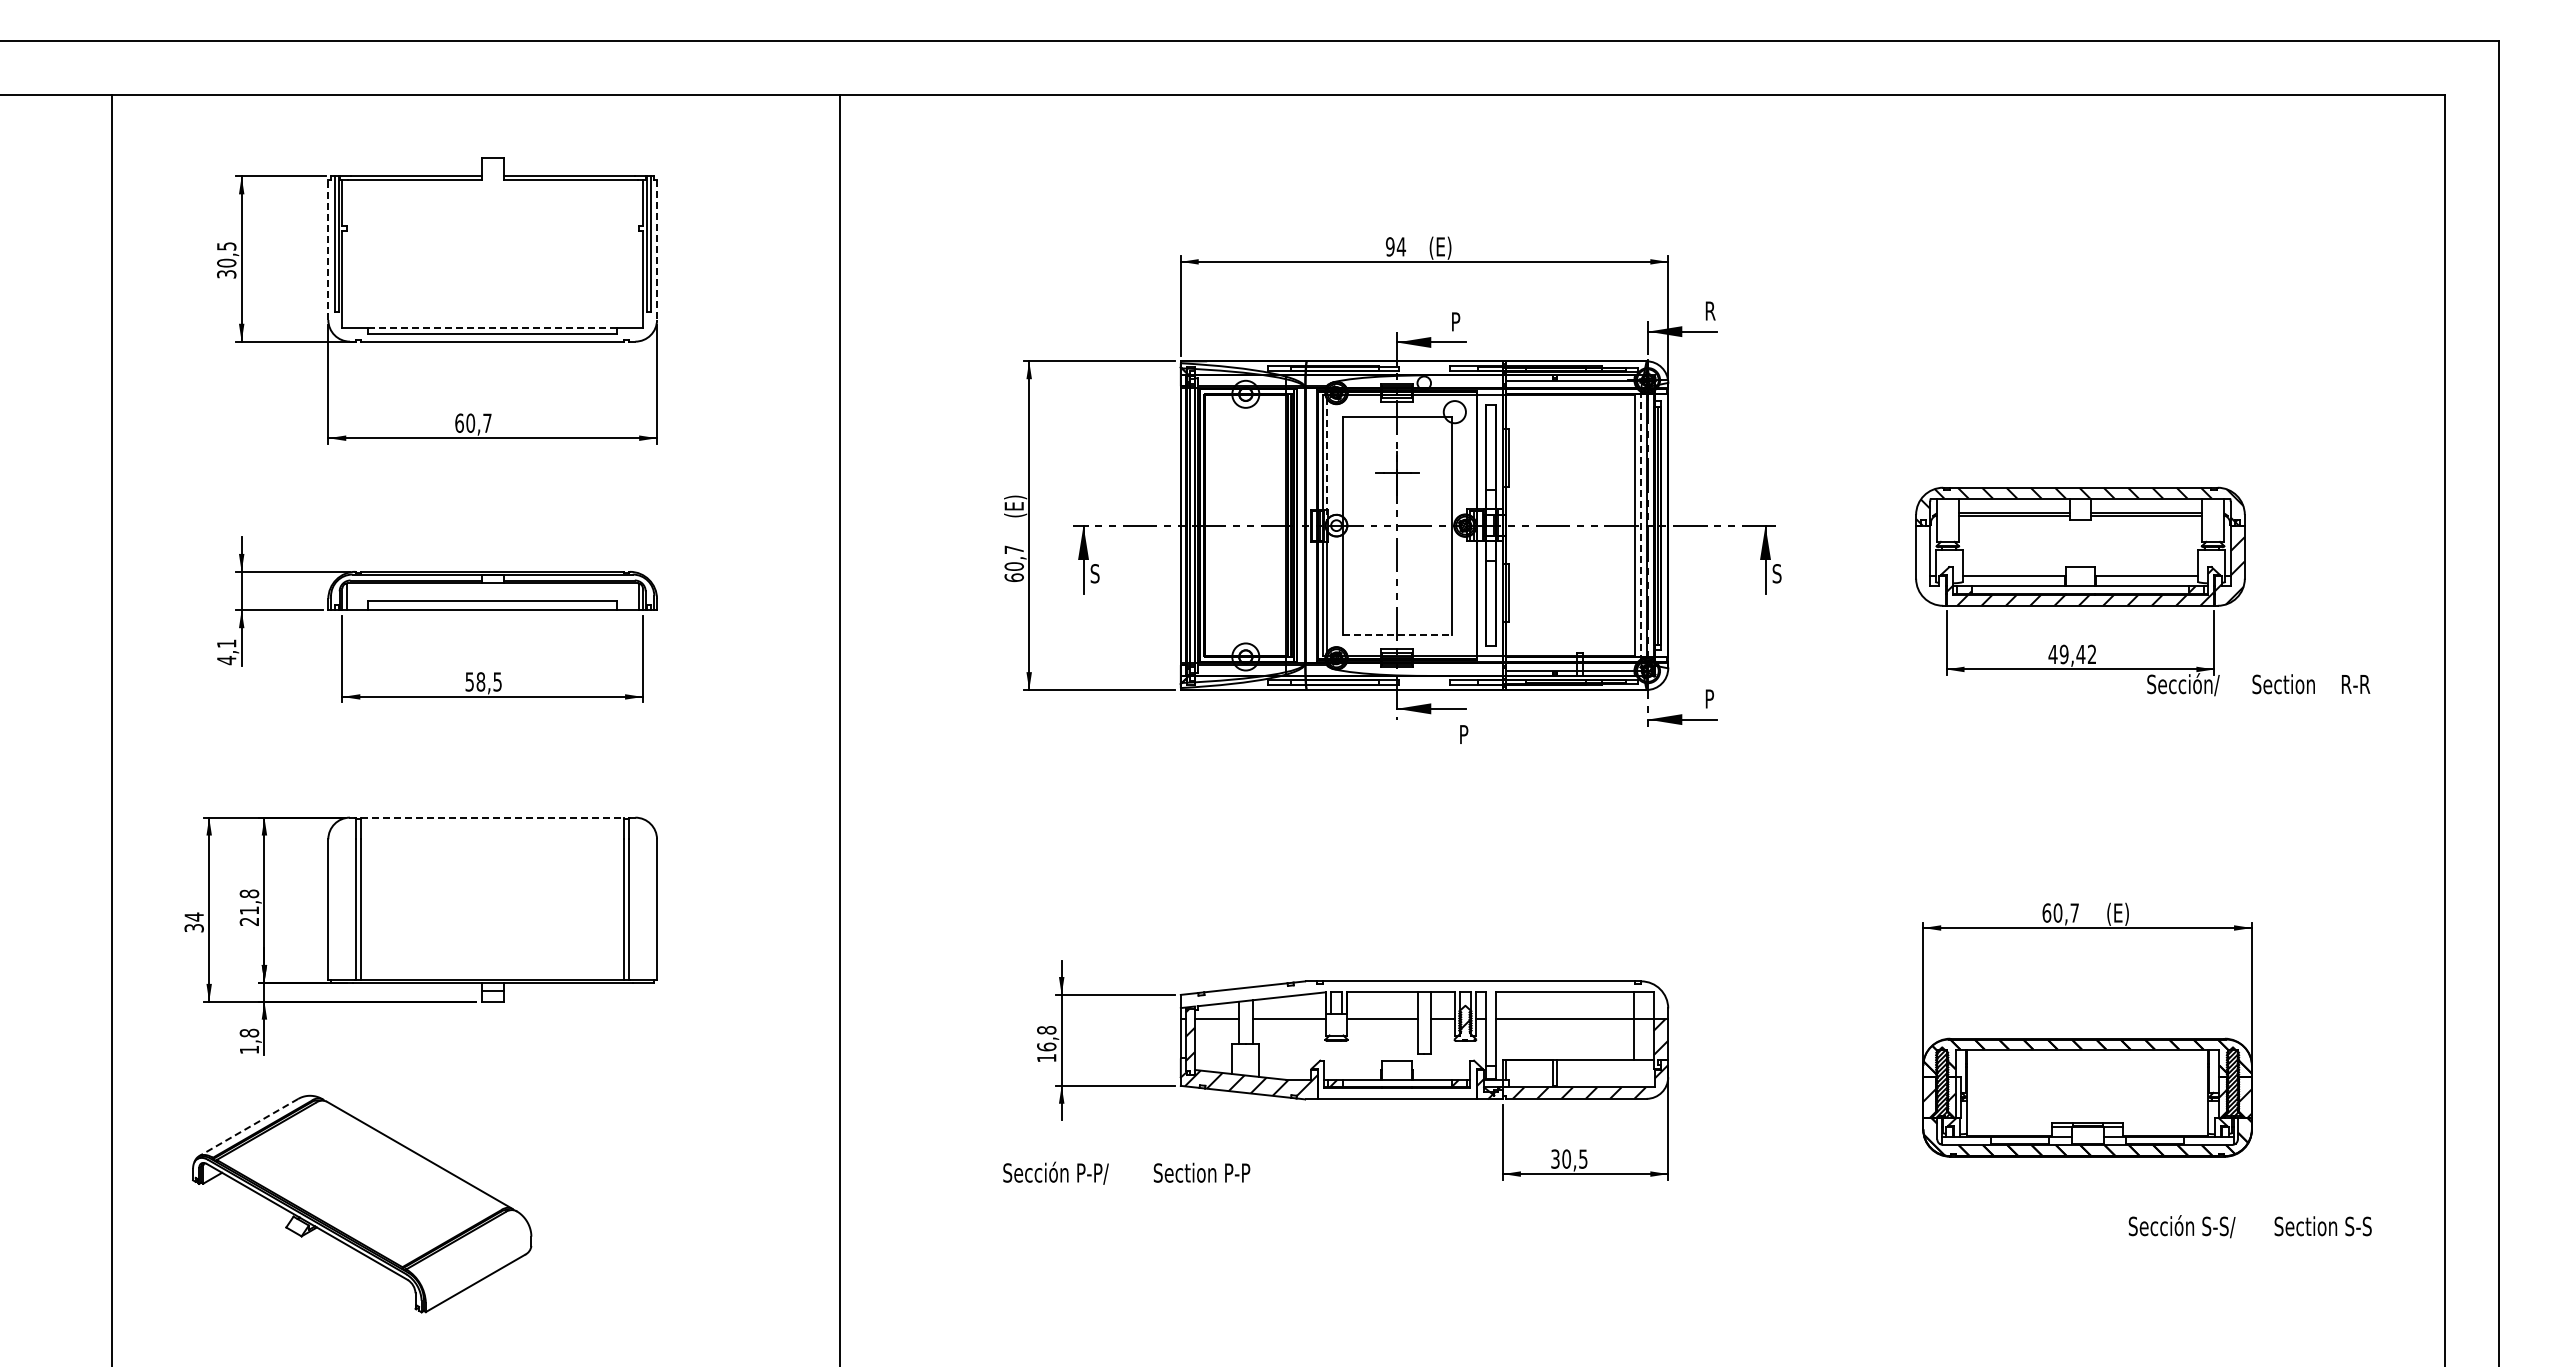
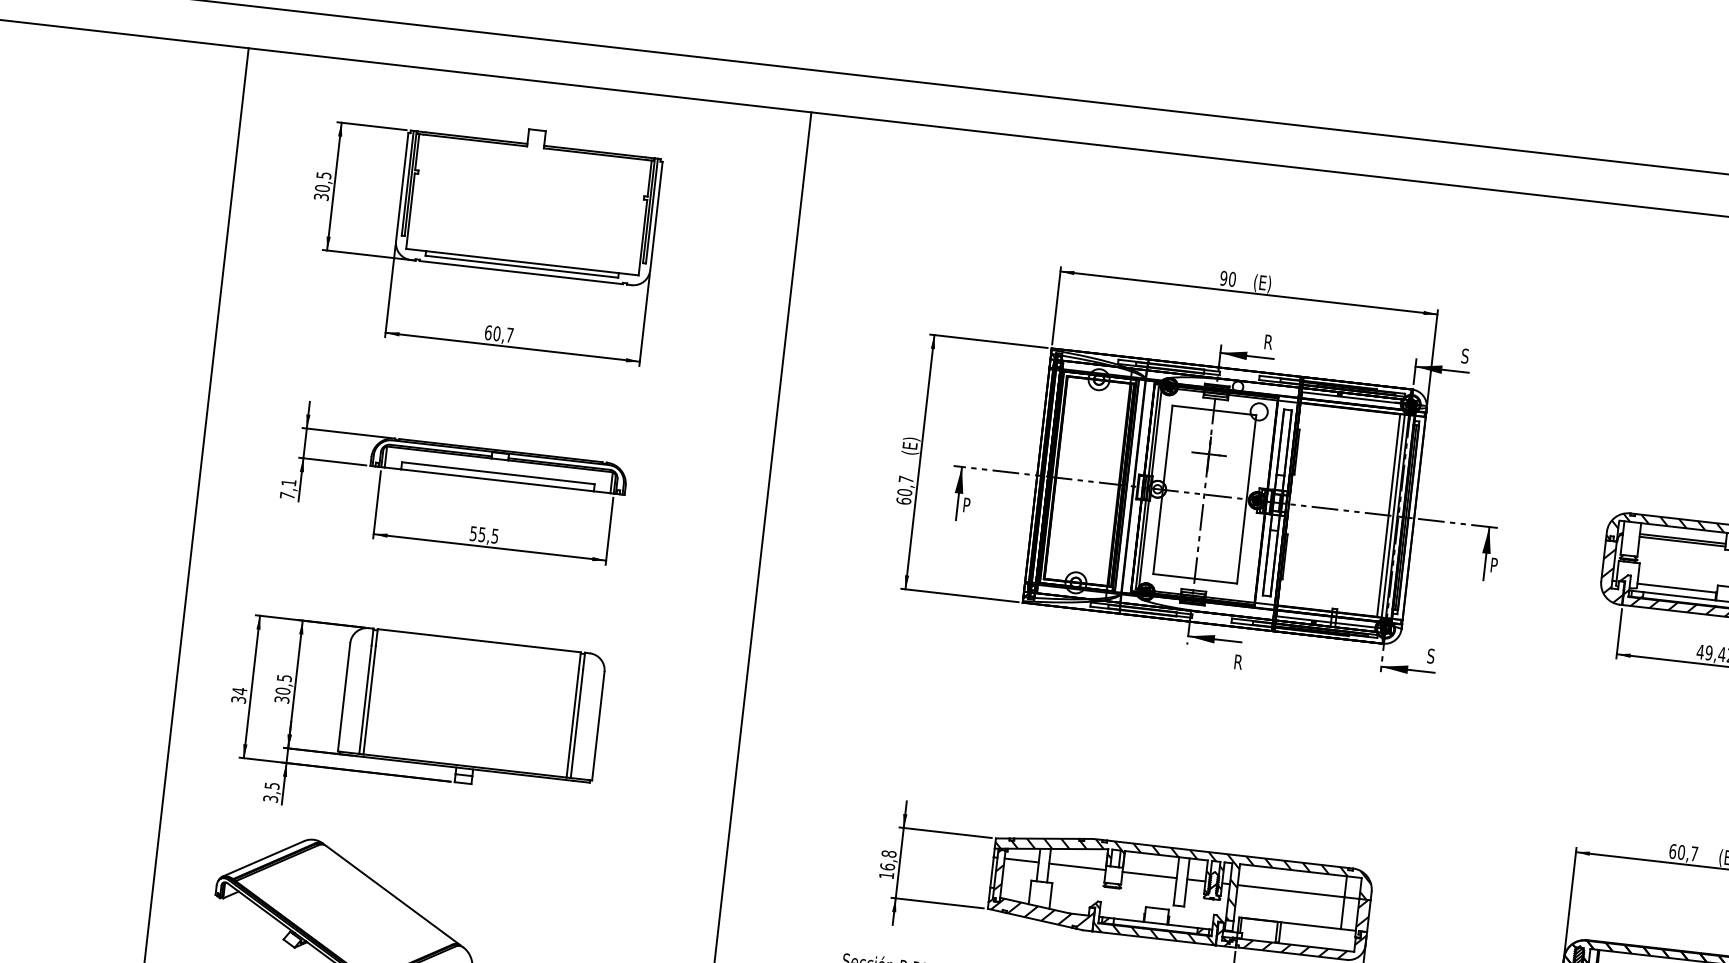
text: (1401, 246) -> (1232, 279), 94 -> 90
line: (328, 249) -> (402, 186), dashed -> solid
line: (657, 250) -> (656, 216), dashed -> solid
text: (1710, 310) -> (1465, 355), R -> S
text: (1457, 325) -> (1268, 345), P -> R
line: (492, 328) -> (522, 262), dashed -> solid
line: (1327, 459) -> (1156, 437), dashed -> solid
line: (1641, 525) -> (1393, 516), dashed -> solid
hatch: (1930, 561) -> (1613, 569), added
text: (1094, 573) -> (966, 504), S -> P
text: (1776, 573) -> (1493, 565), S -> P
line: (1397, 634) -> (1195, 578), dashed -> solid
text: (226, 660) -> (287, 495), 4,1 -> 7,1
text: (480, 681) -> (481, 534), 58,5 -> 55,5
text: (1709, 698) -> (1430, 655), P -> S
text: (1465, 737) -> (1238, 664), P -> R
line: (493, 817) -> (479, 640), dashed -> solid
text: (249, 907) -> (283, 688), 21,8 -> 30,5
hatch: (1423, 1023) -> (1181, 881), added
text: (249, 1041) -> (271, 792), 1,8 -> 3,5
hatch: (1396, 1081) -> (1155, 924), added
line: (248, 1127) -> (263, 858), dashed -> solid

